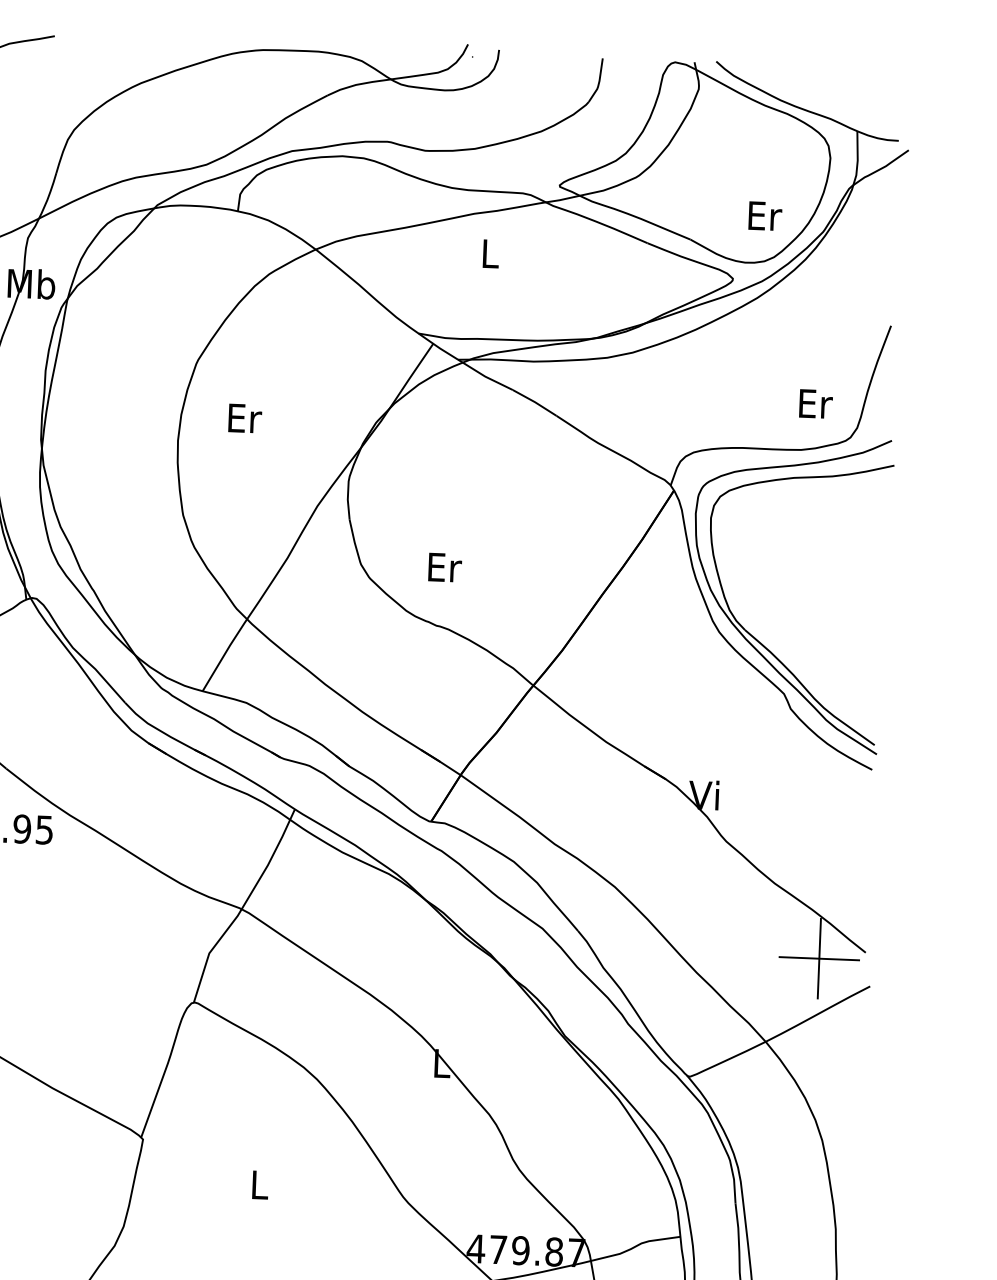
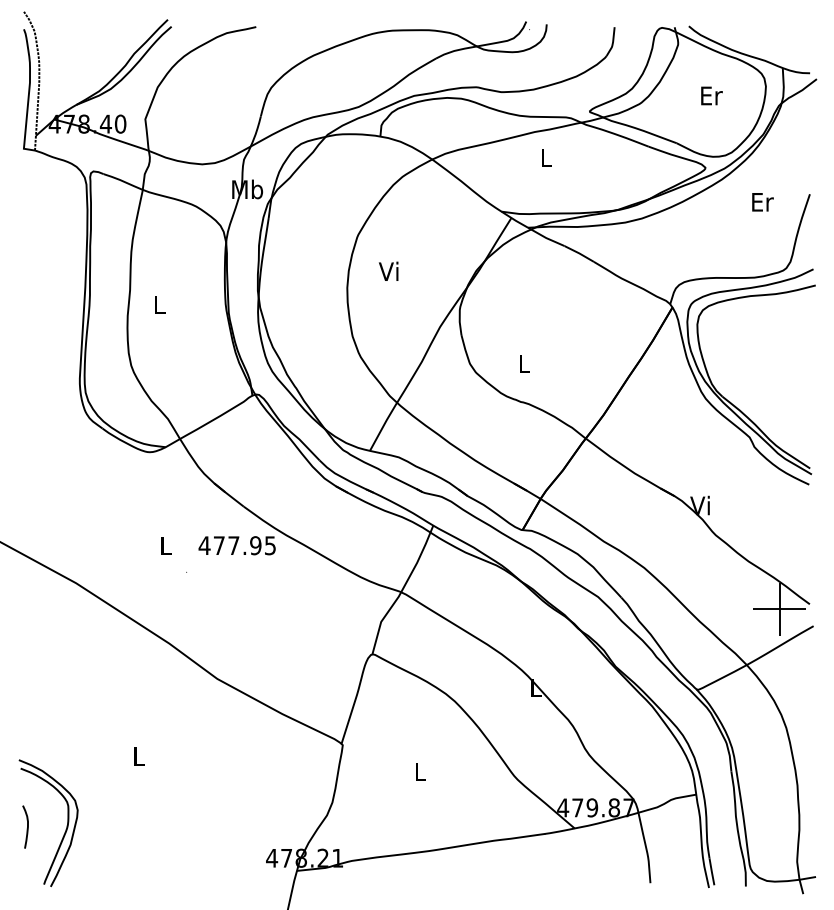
text: (764, 215) -> (711, 95), moved
text: (815, 404) -> (762, 202), moved
text: (243, 416) -> (389, 270), Er -> Vi
text: (444, 567) -> (524, 363), Er -> L

